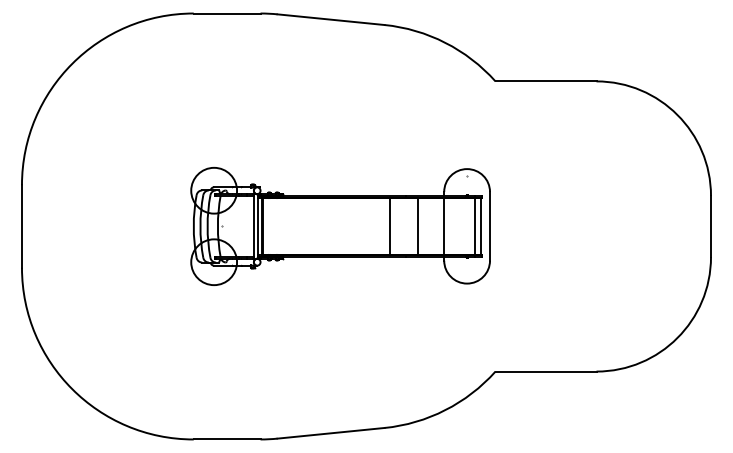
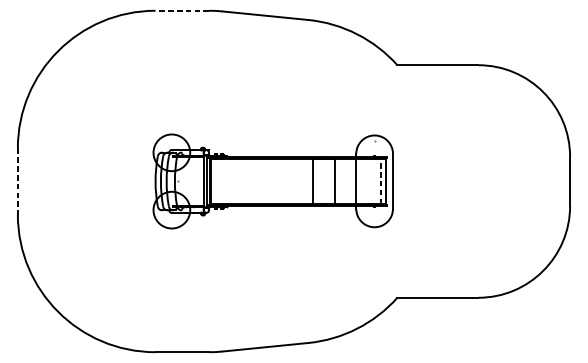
line: (226, 13) -> (181, 10), solid -> dashed
line: (21, 226) -> (17, 181), solid -> dashed
line: (475, 226) -> (381, 181), solid -> dashed

